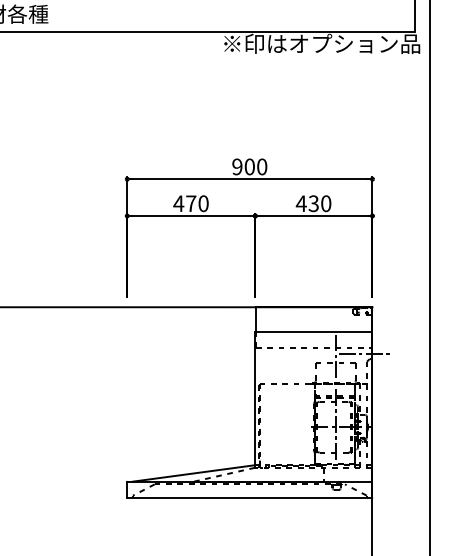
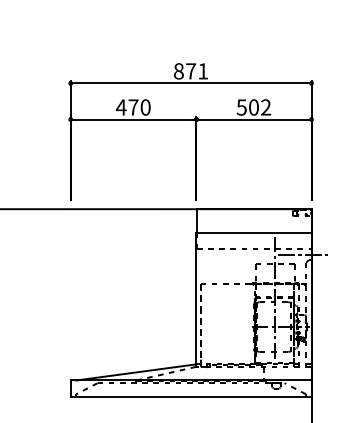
text: (249, 166) -> (190, 70), 900 -> 871
text: (313, 203) -> (253, 107), 430 -> 502

